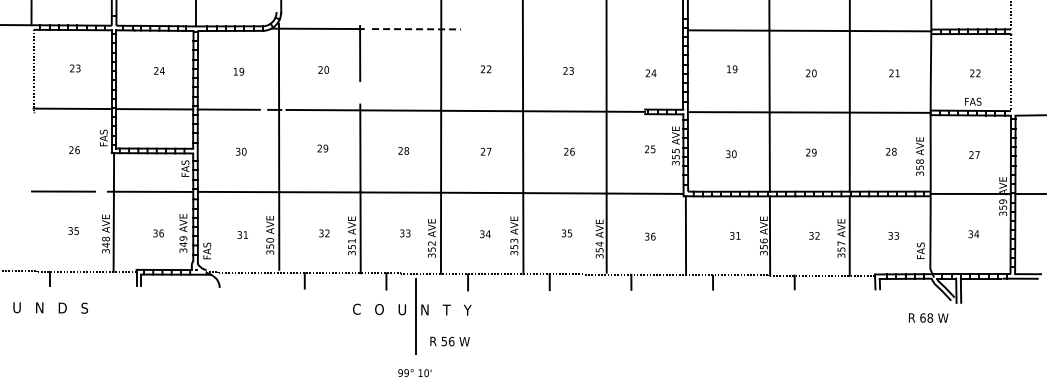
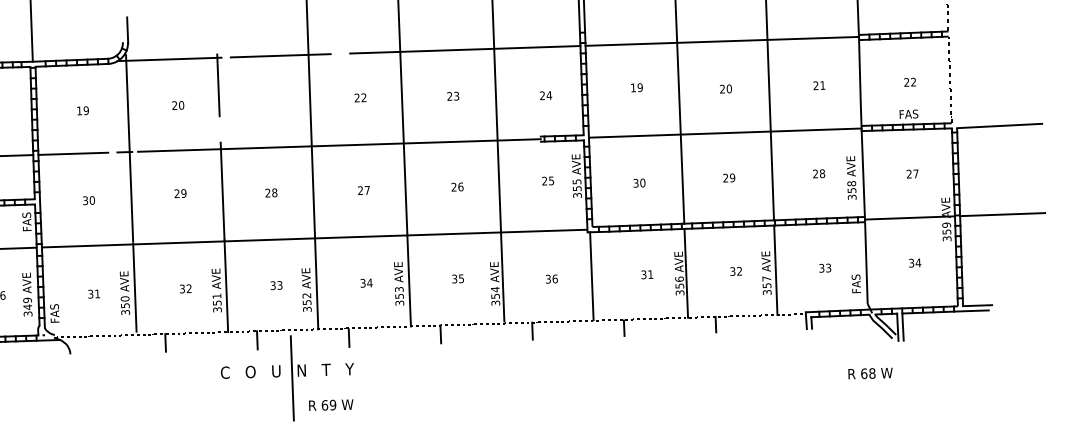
line: (417, 29) -> (281, 56), dashed -> solid
line: (580, 29) -> (464, 49), added
text: (928, 317) -> (870, 372), moved
text: (447, 341) -> (328, 405), 56 -> 69

